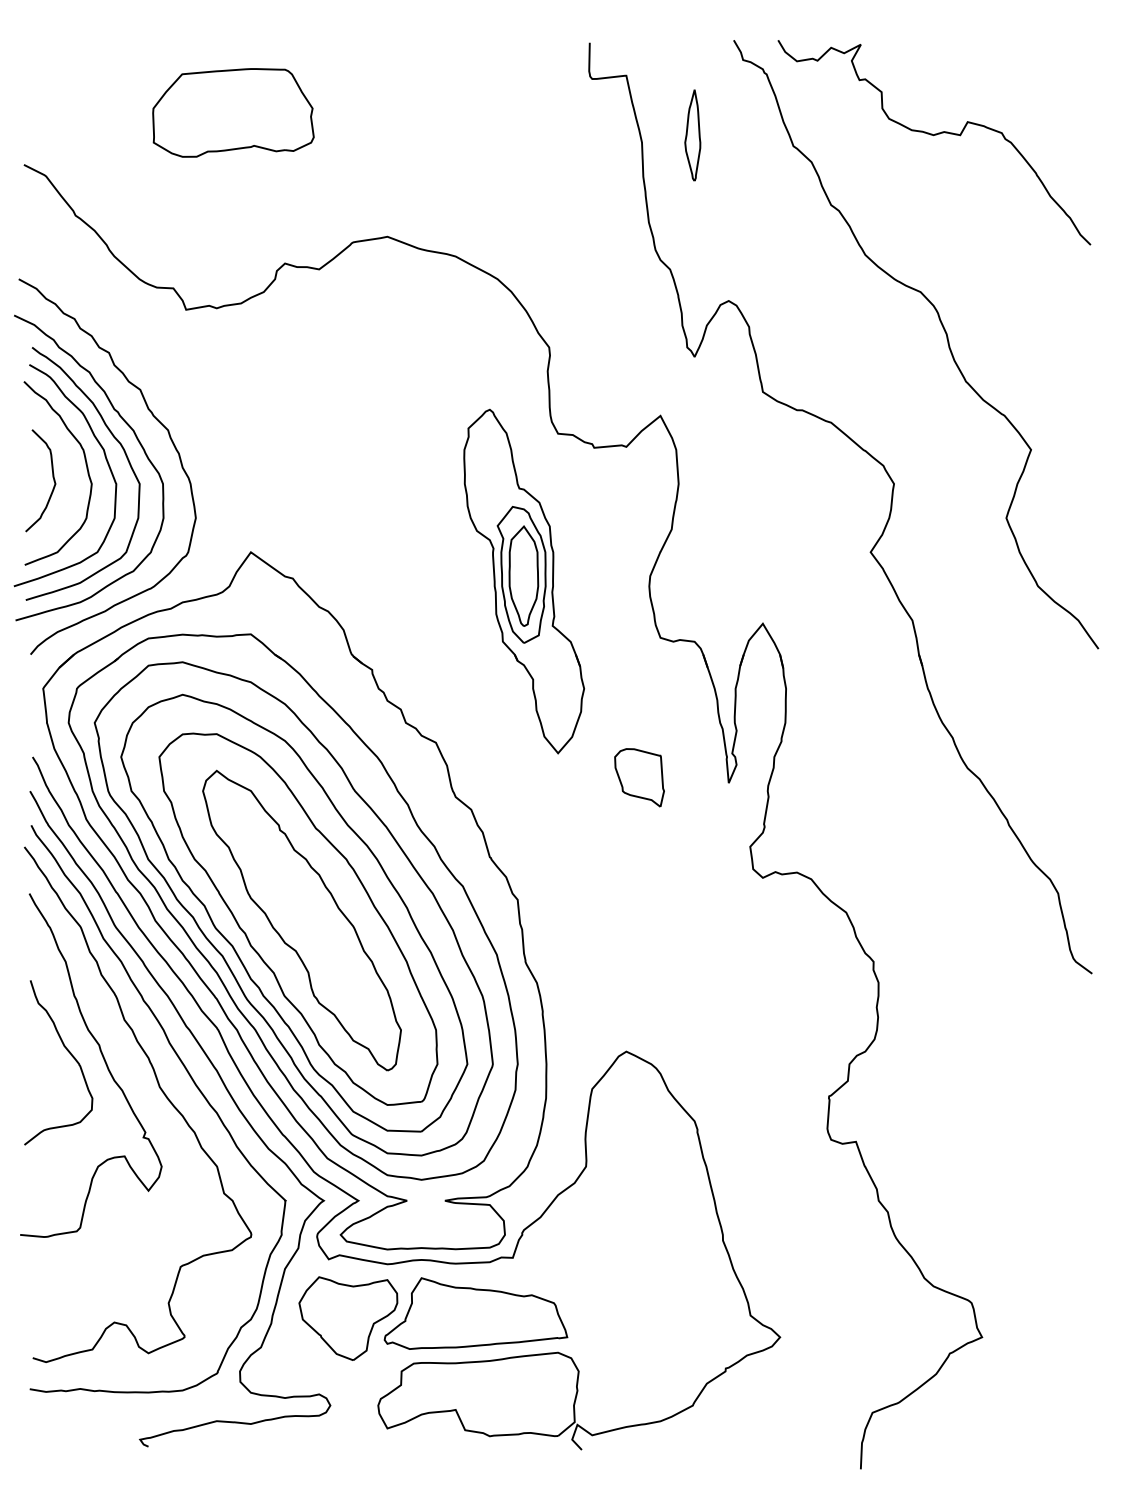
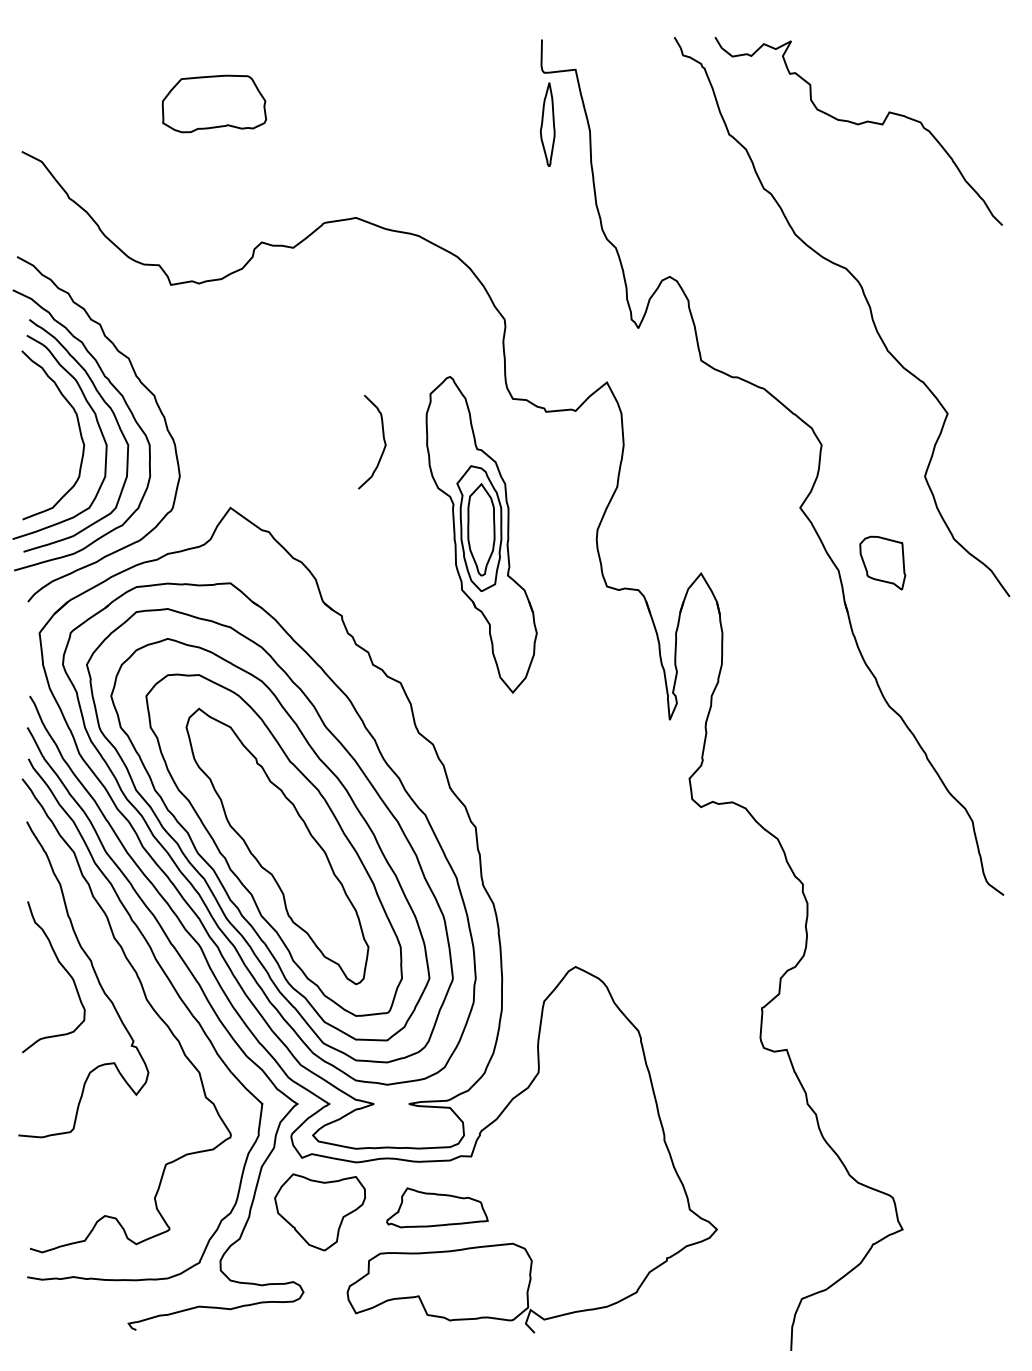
part: (233, 112) -> (214, 103), size x0.7
part: (692, 135) -> (547, 124), moved
curve: (52, 480) -> (383, 441), moved
part: (639, 777) -> (882, 562), moved
part: (476, 1313) -> (437, 1207), size x0.6

